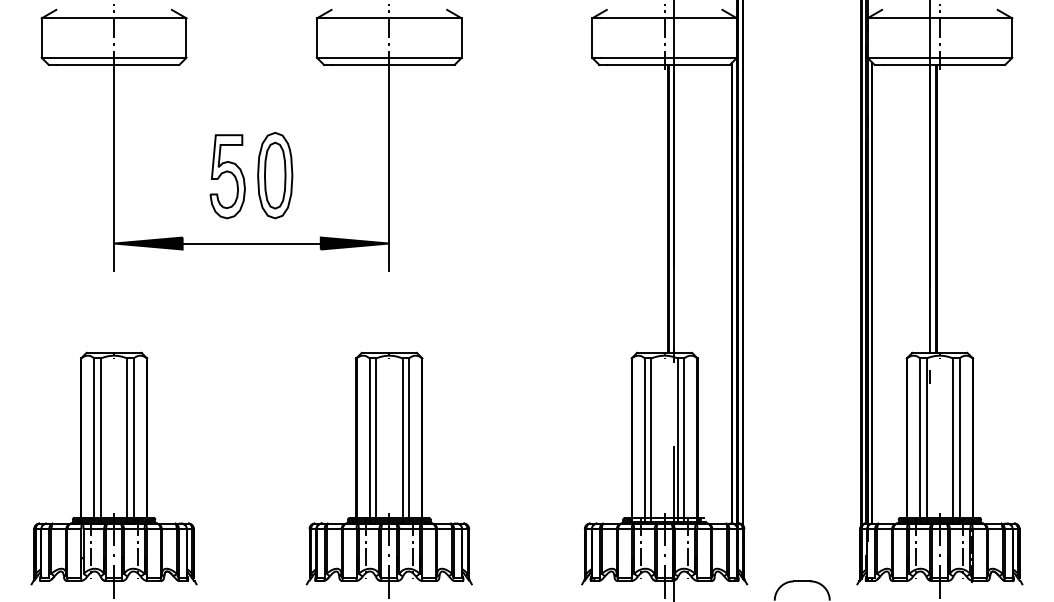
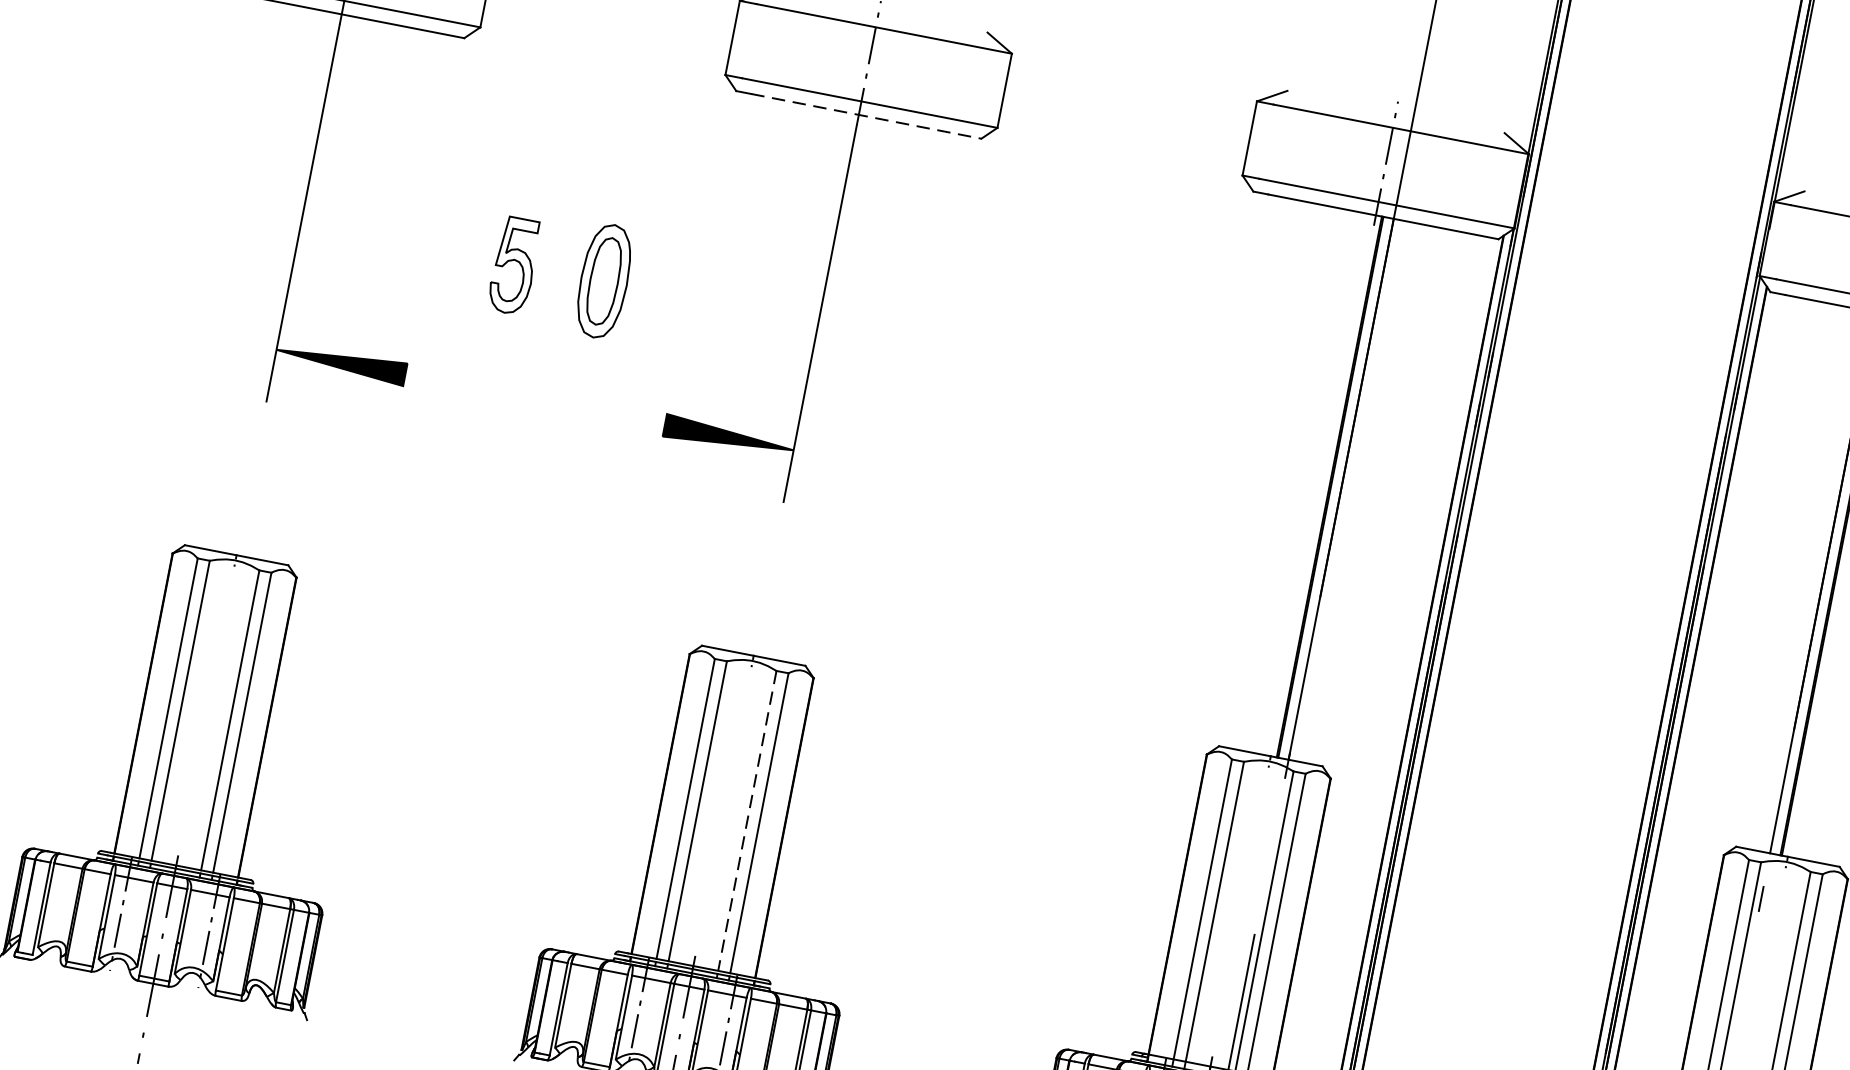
line: (393, 64) -> (866, 115), solid -> dashed
part: (275, 175) -> (604, 280), size x0.7
part: (227, 176) -> (514, 265), size x0.6
line: (251, 243) -> (534, 399), removed
line: (402, 438) -> (747, 821), solid -> dashed

